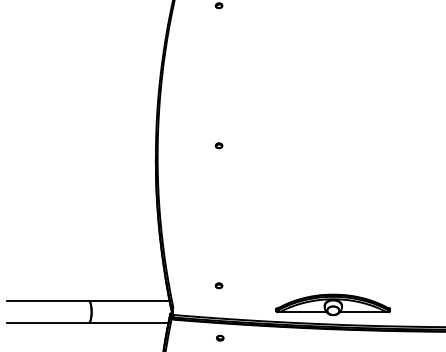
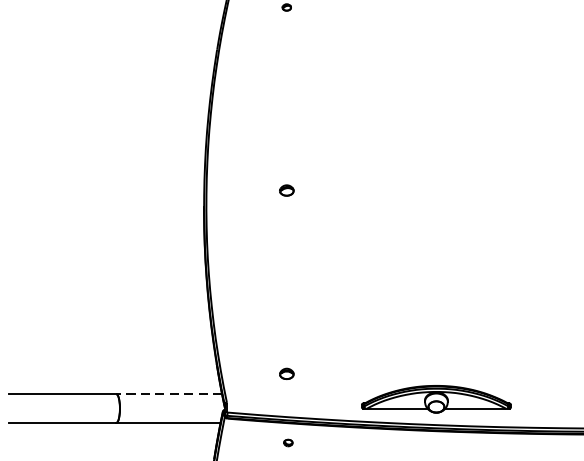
part: (218, 145) -> (286, 190), size x1.6
part: (218, 285) -> (286, 373), size x1.6
line: (128, 300) -> (168, 393), solid -> dashed

